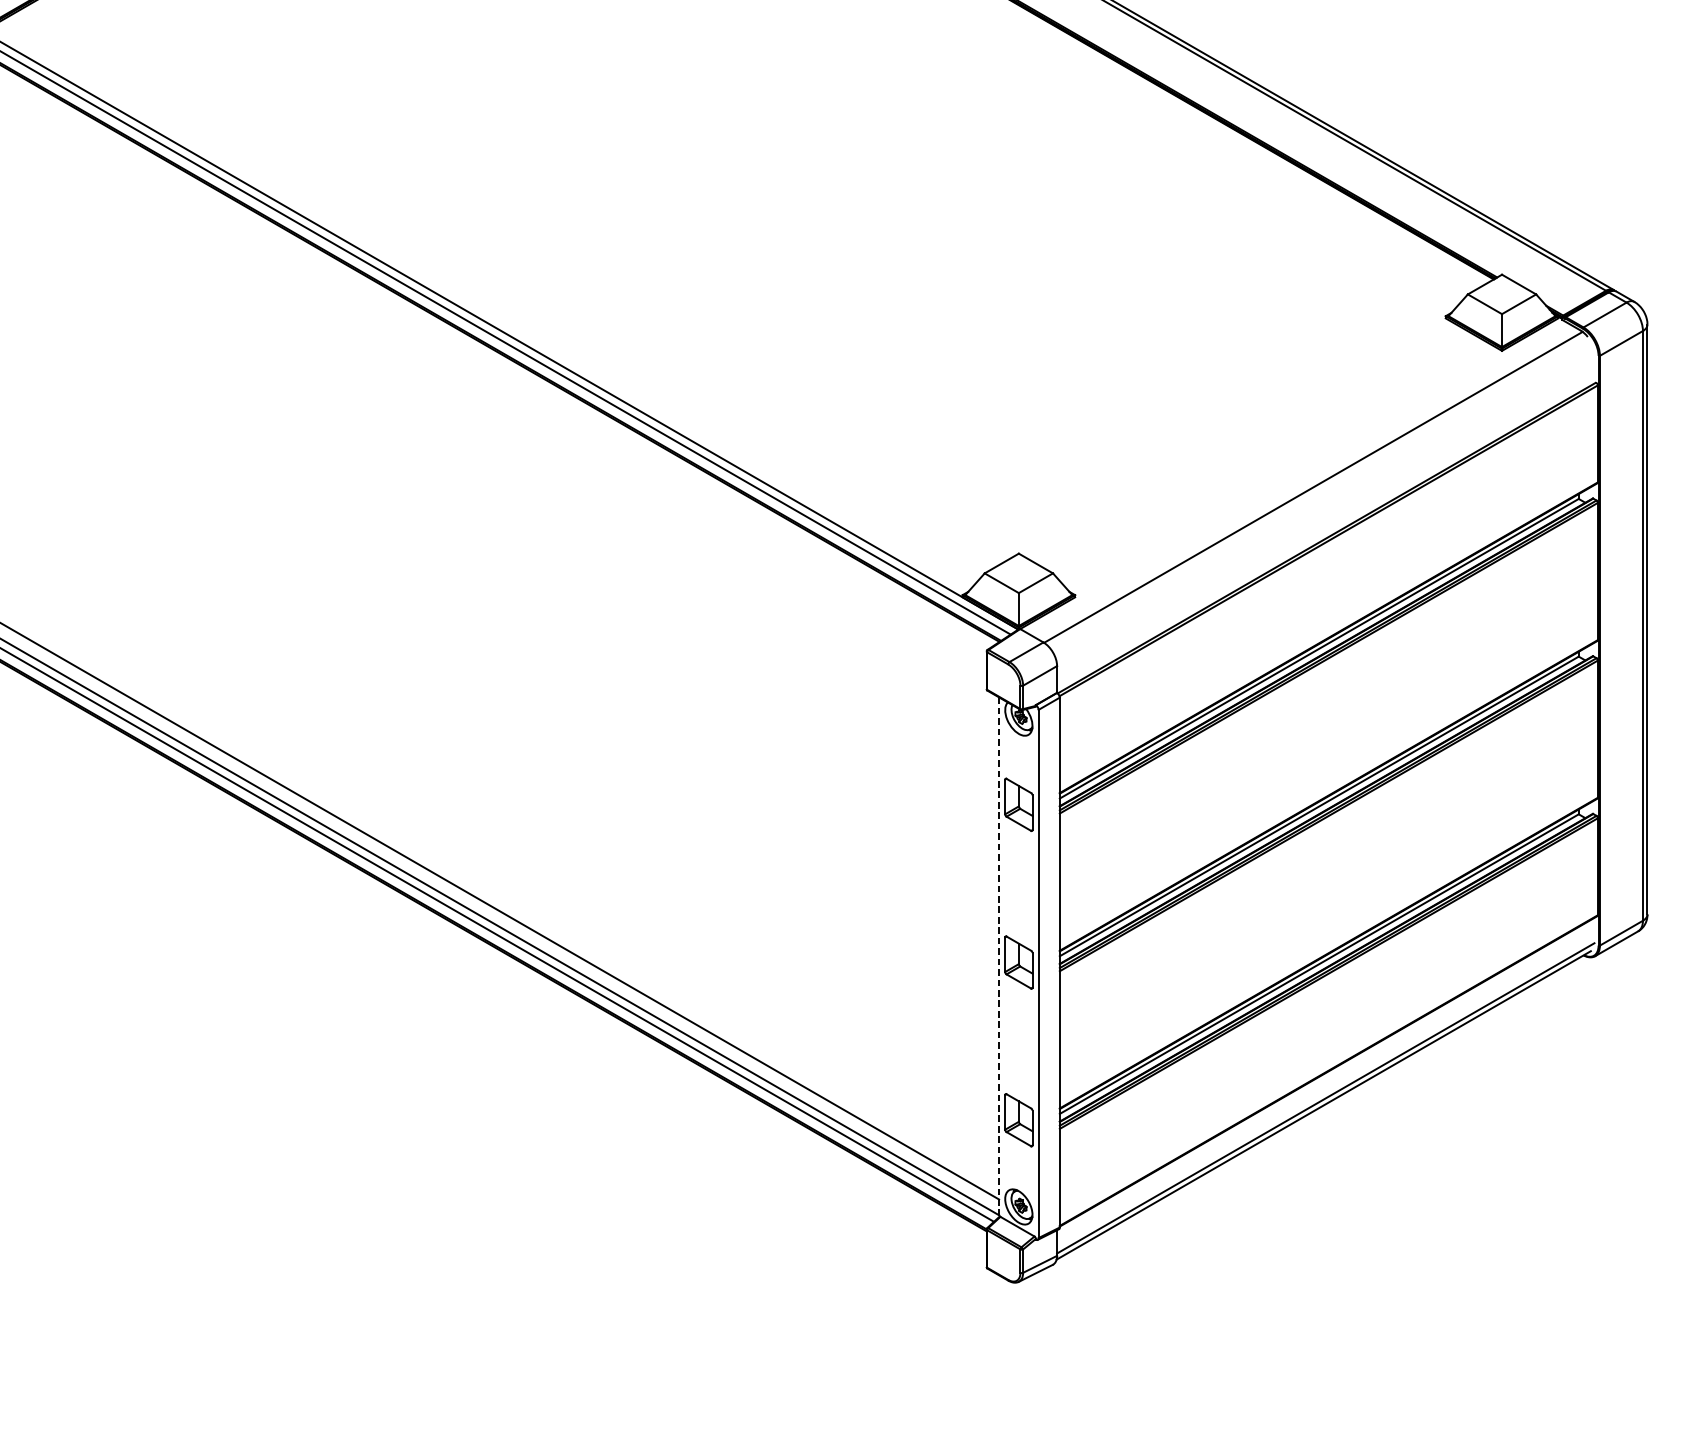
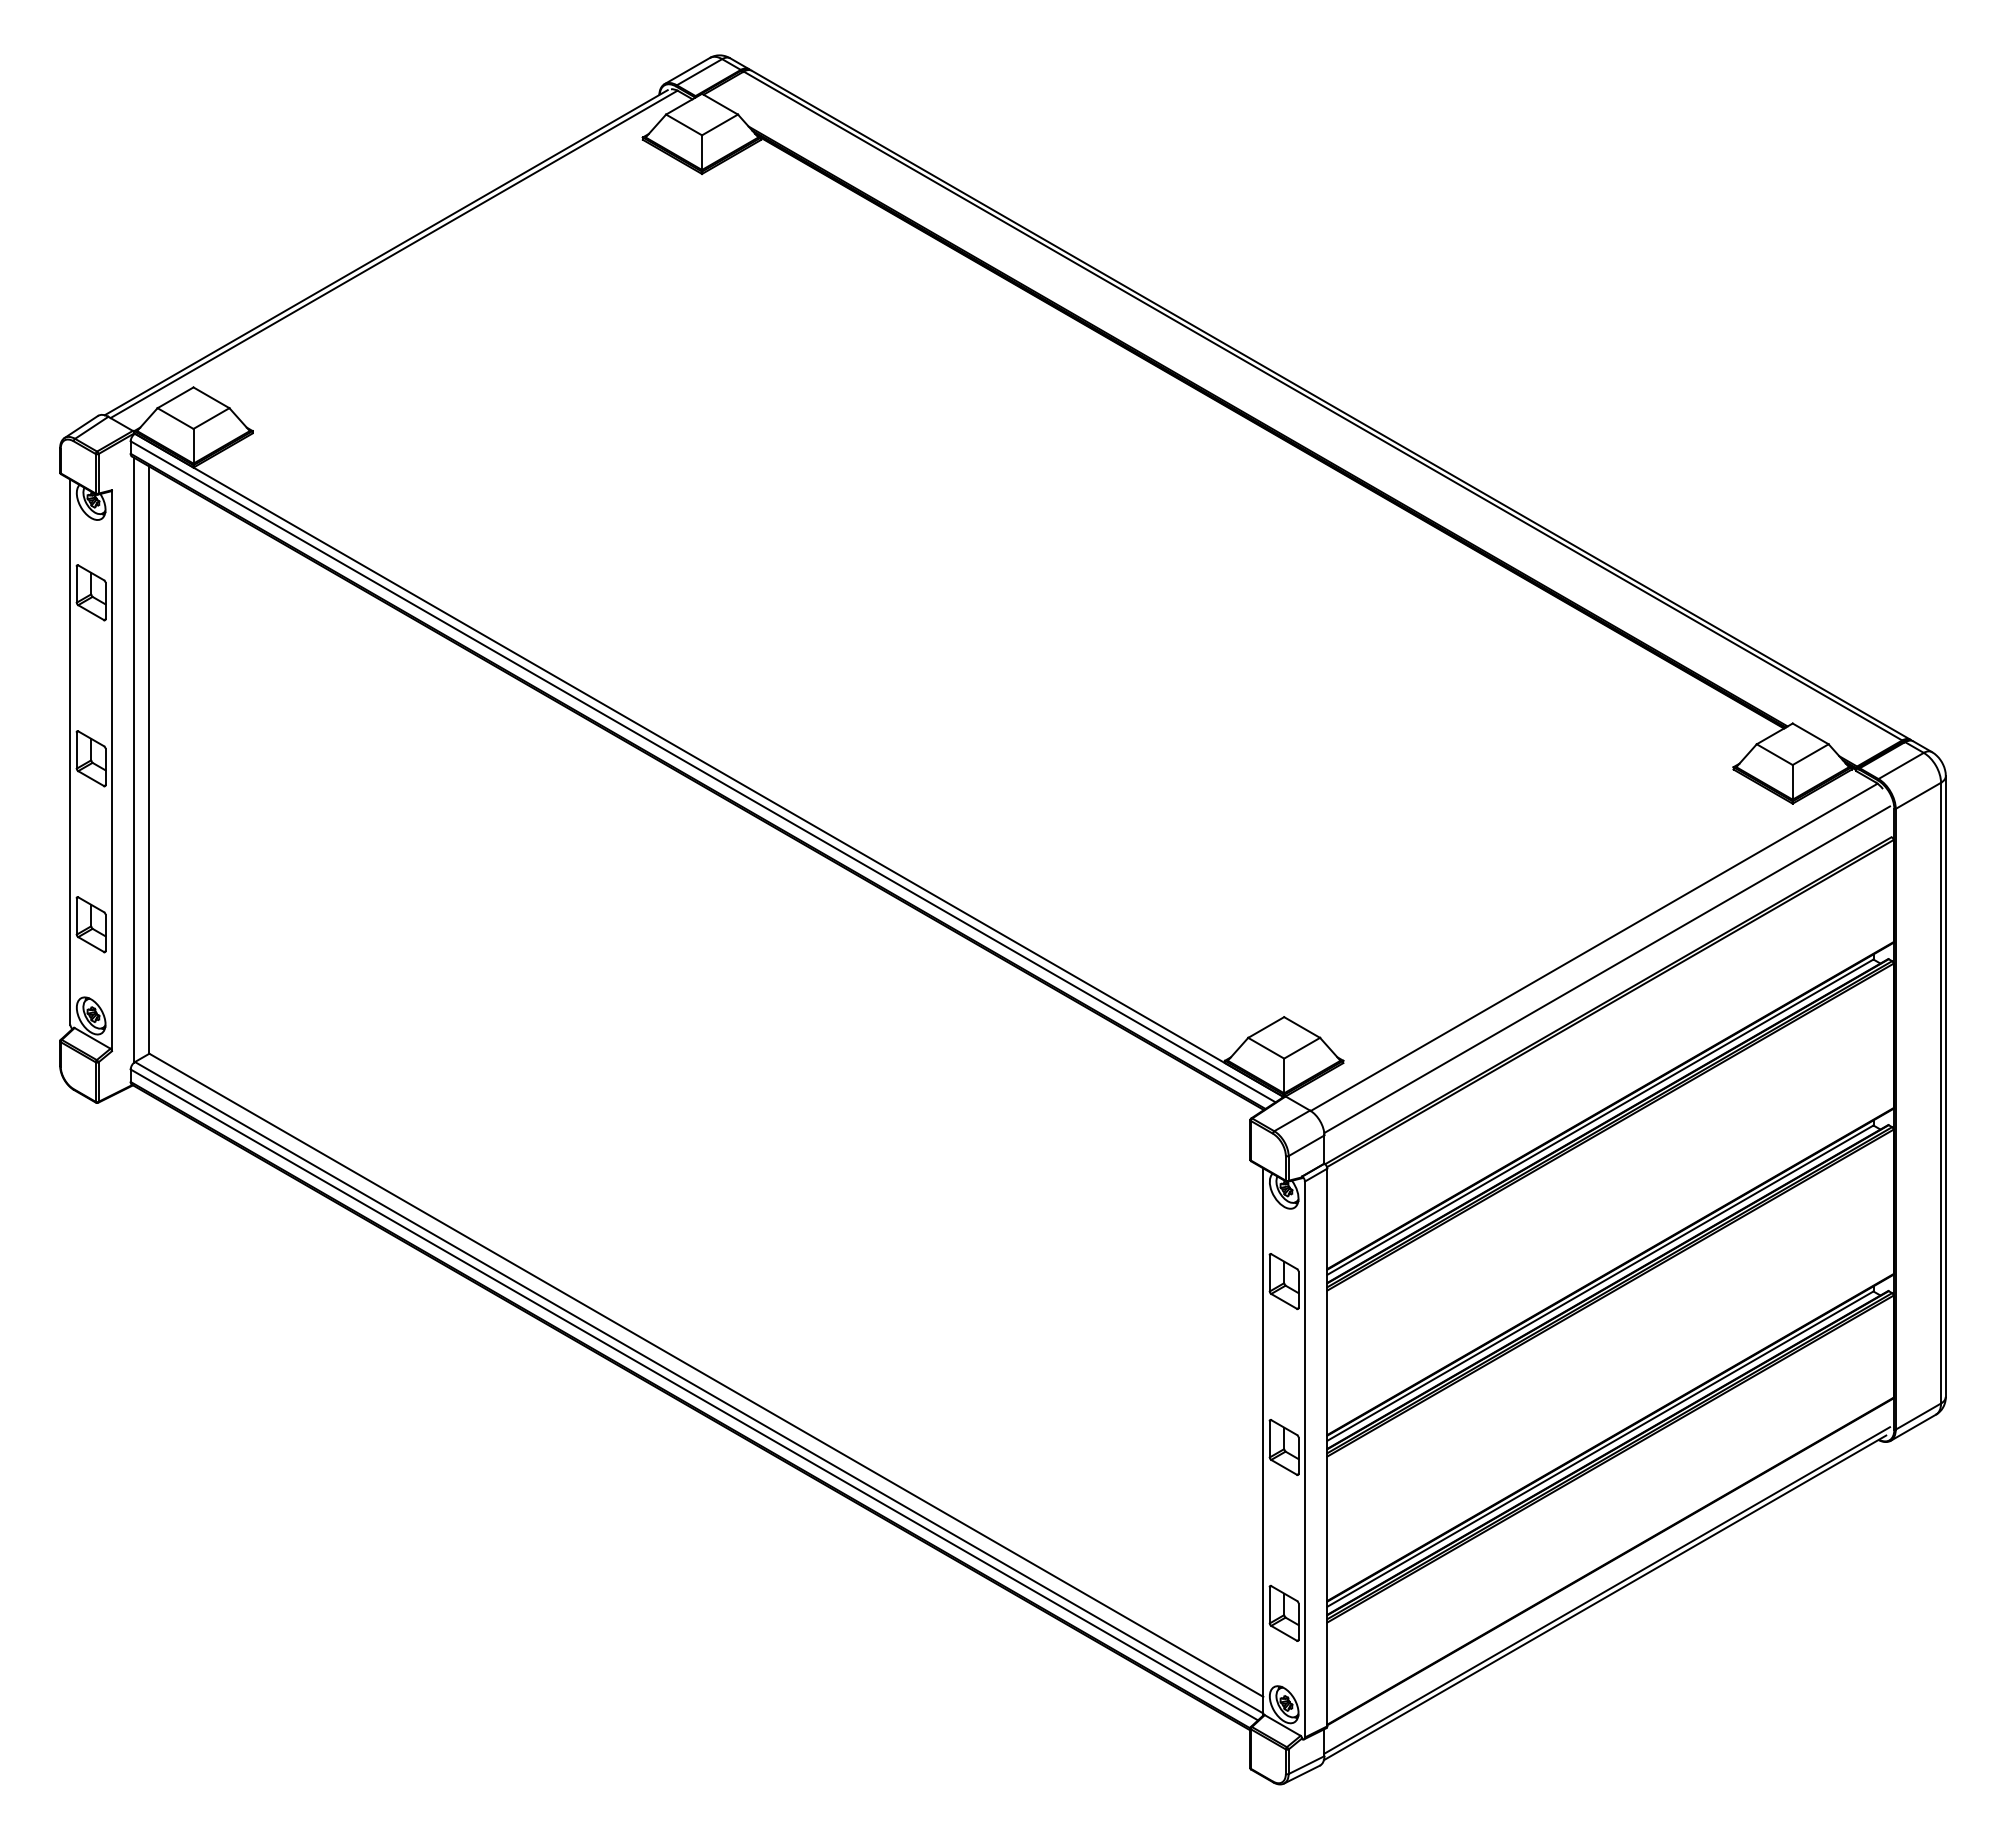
line: (1326, 508) -> (1607, 969), added
line: (999, 956) -> (1263, 1441), dashed -> solid

